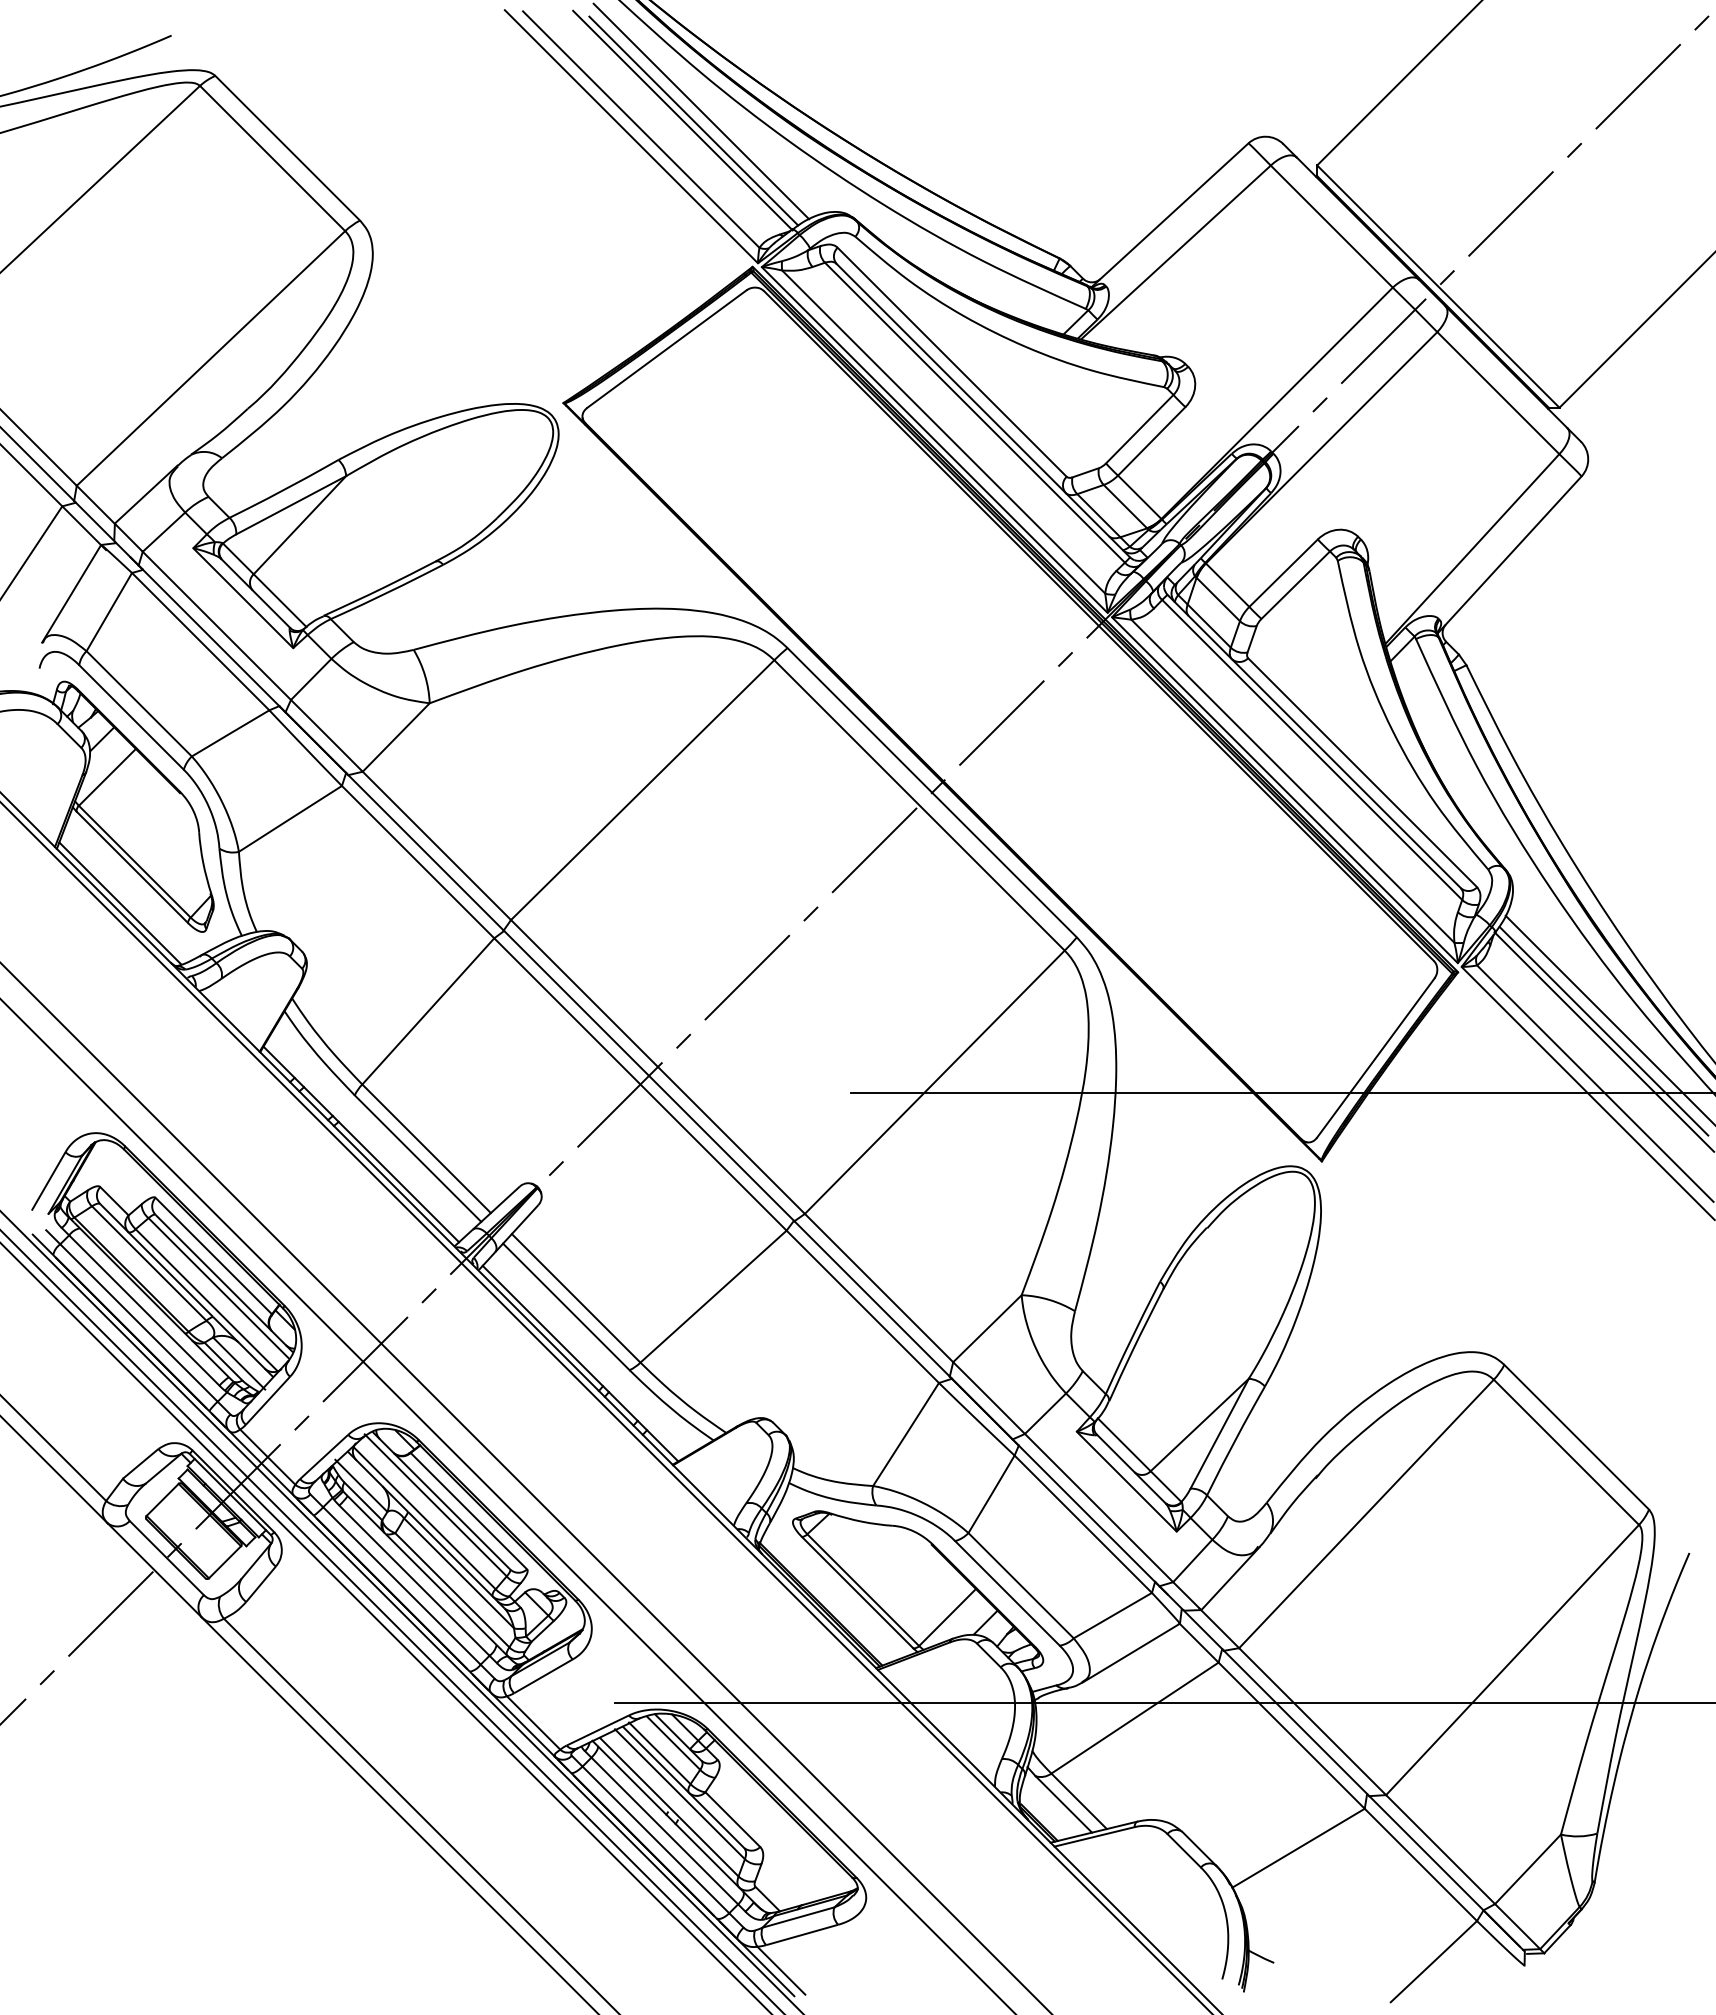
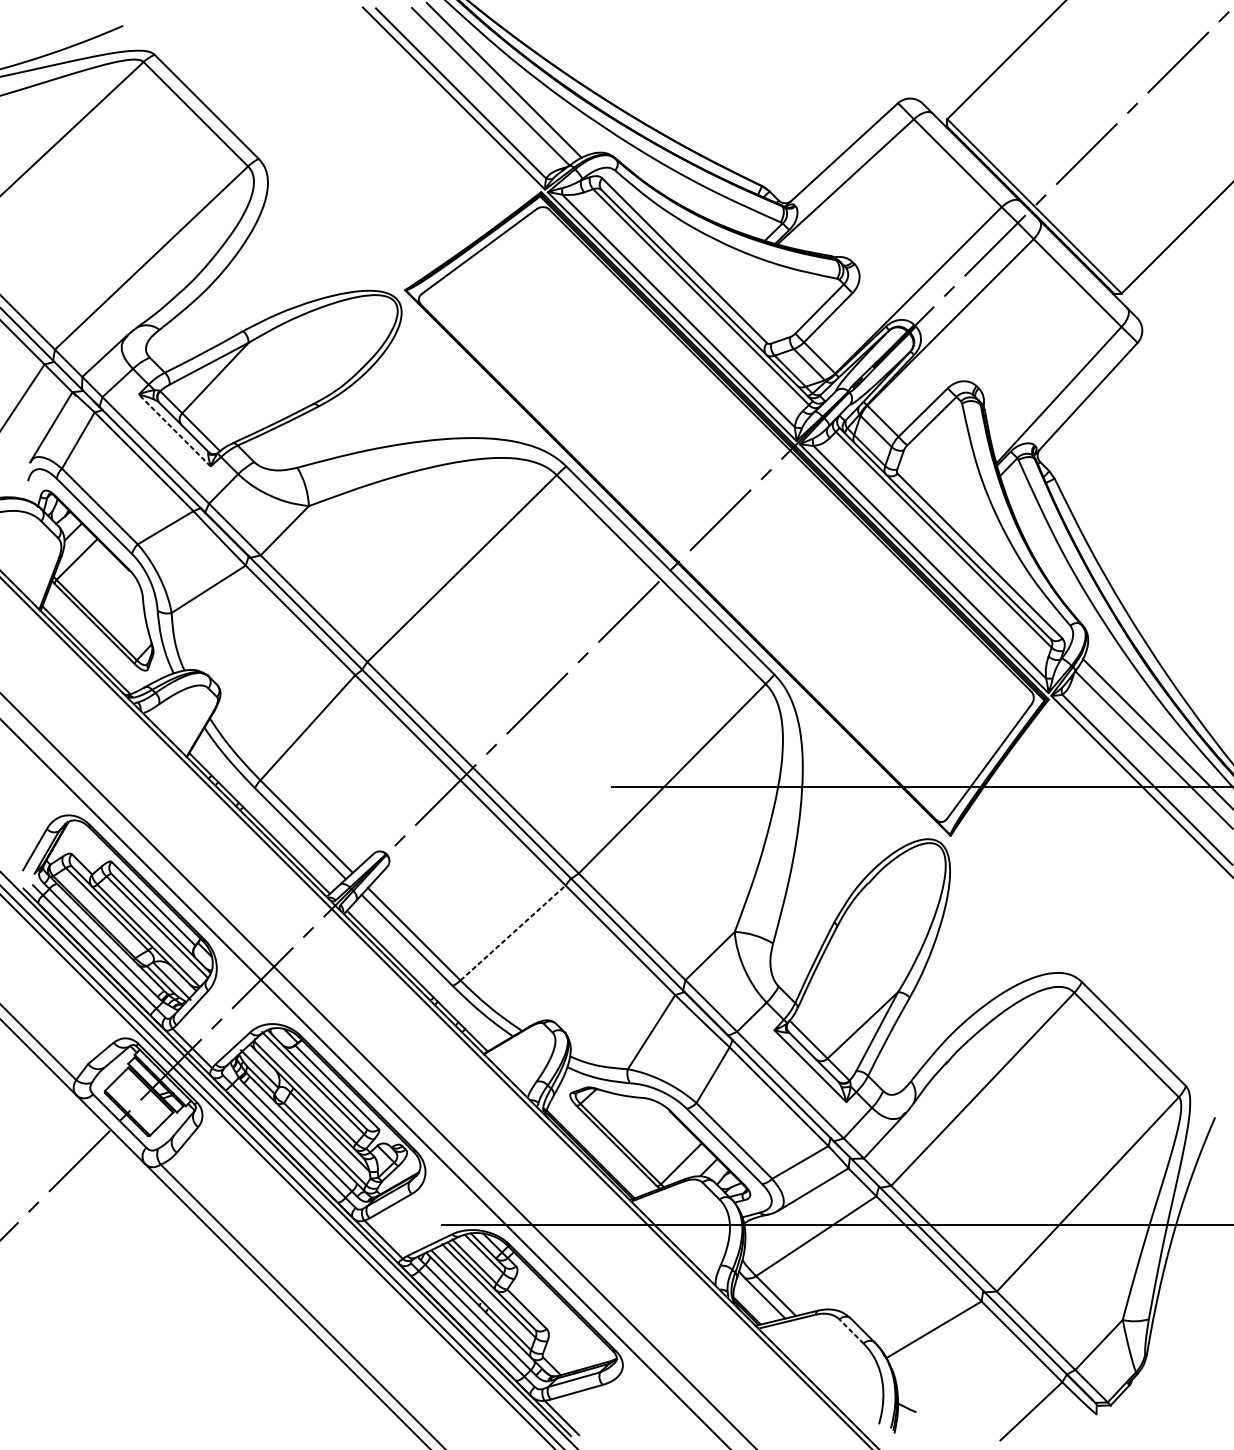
line: (693, 120) -> (498, 86), removed
line: (243, 598) -> (174, 430), solid -> dashed
line: (1603, 1031) -> (1153, 742), removed
line: (713, 1296) -> (513, 932), solid -> dashed
line: (1184, 1850) -> (851, 1331), solid -> dashed

